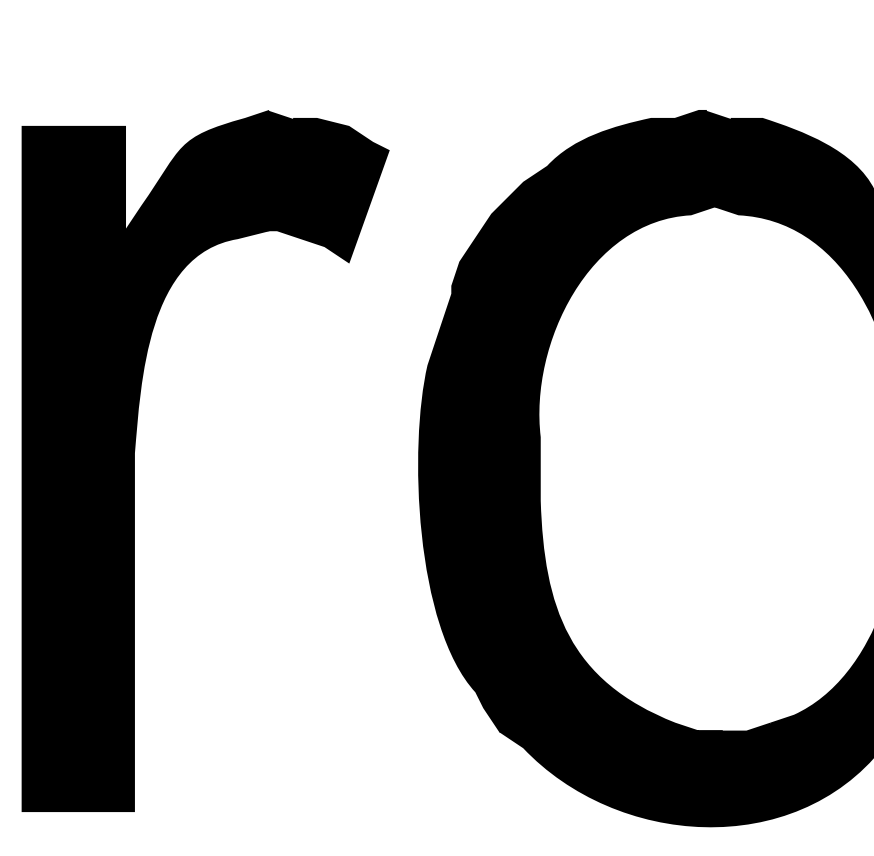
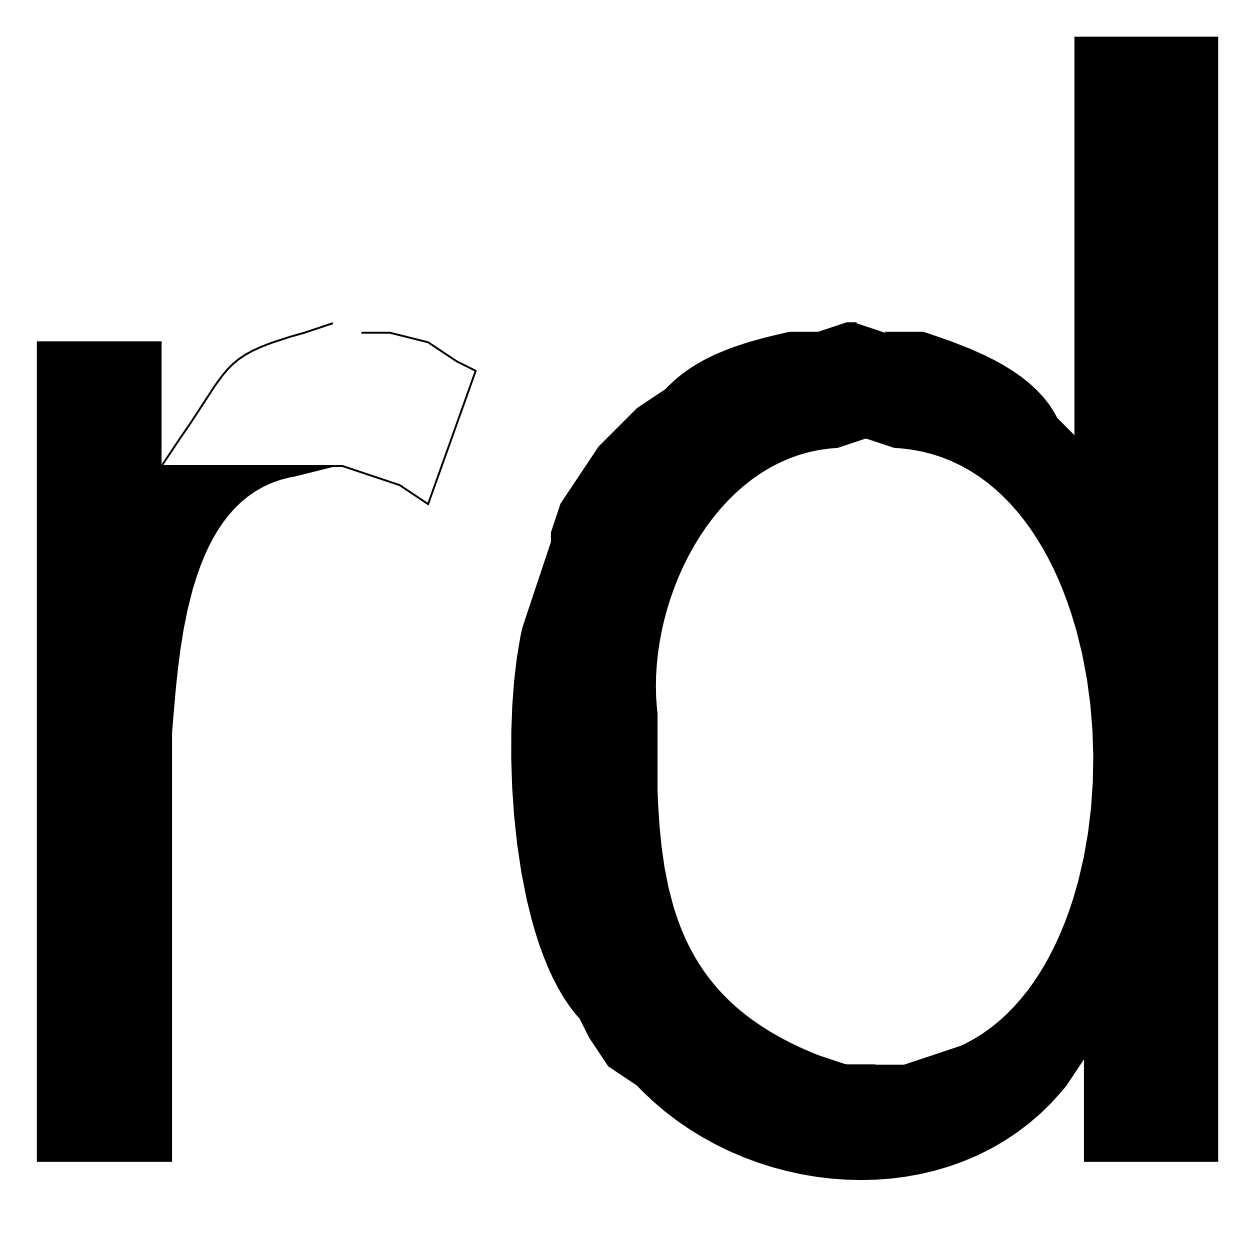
fill: (257, 186) -> (318, 413), removed

